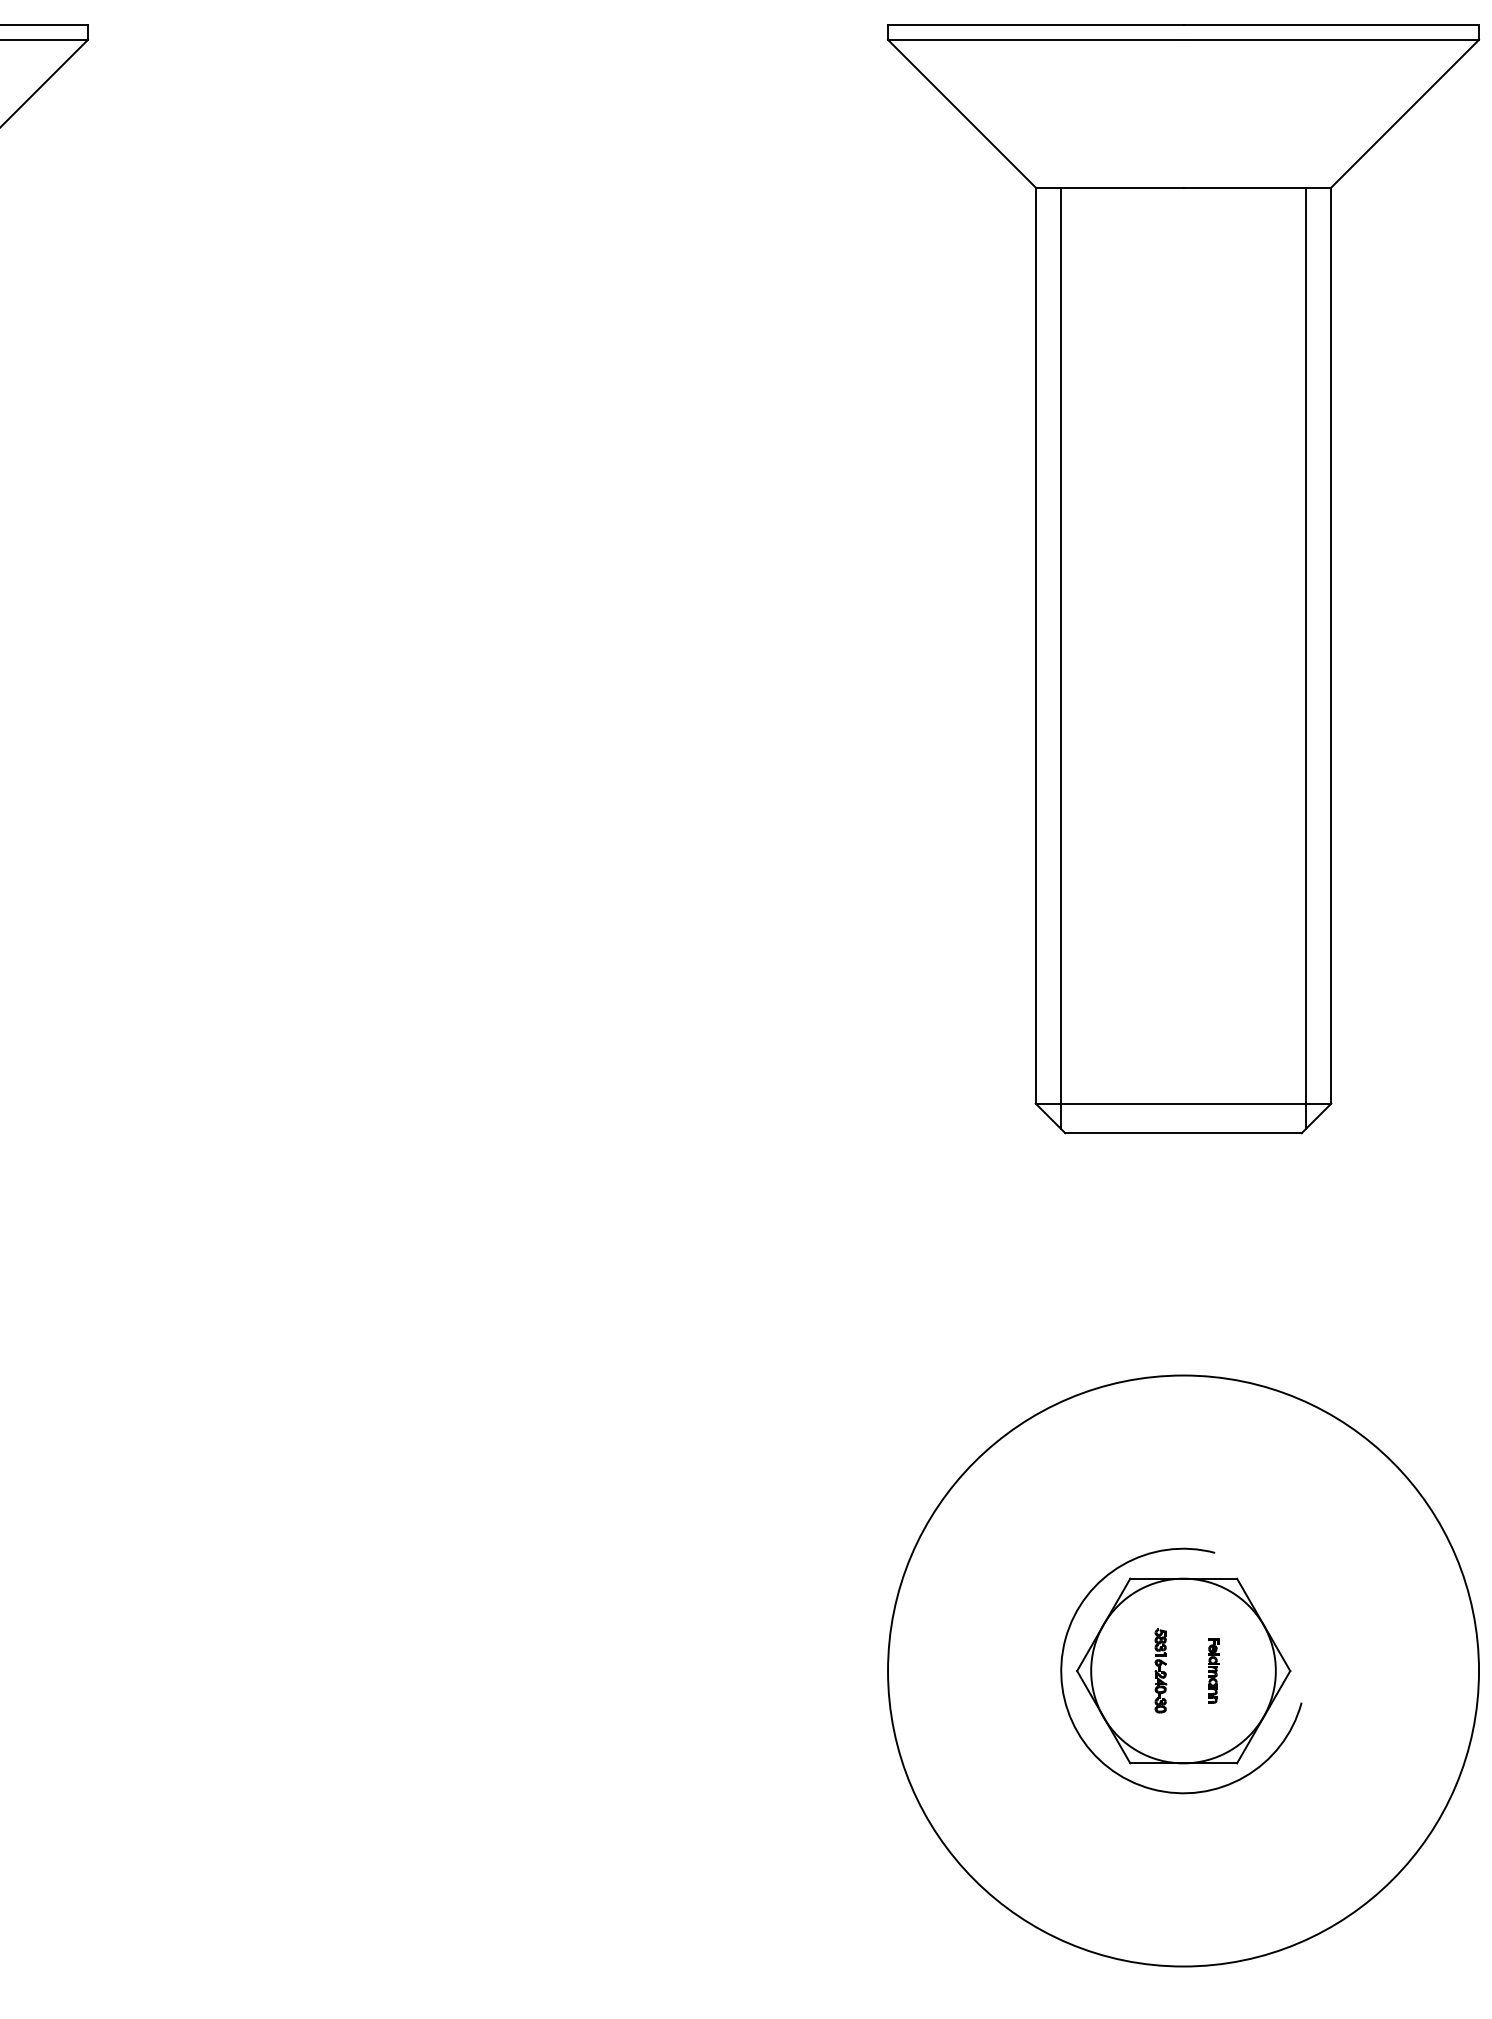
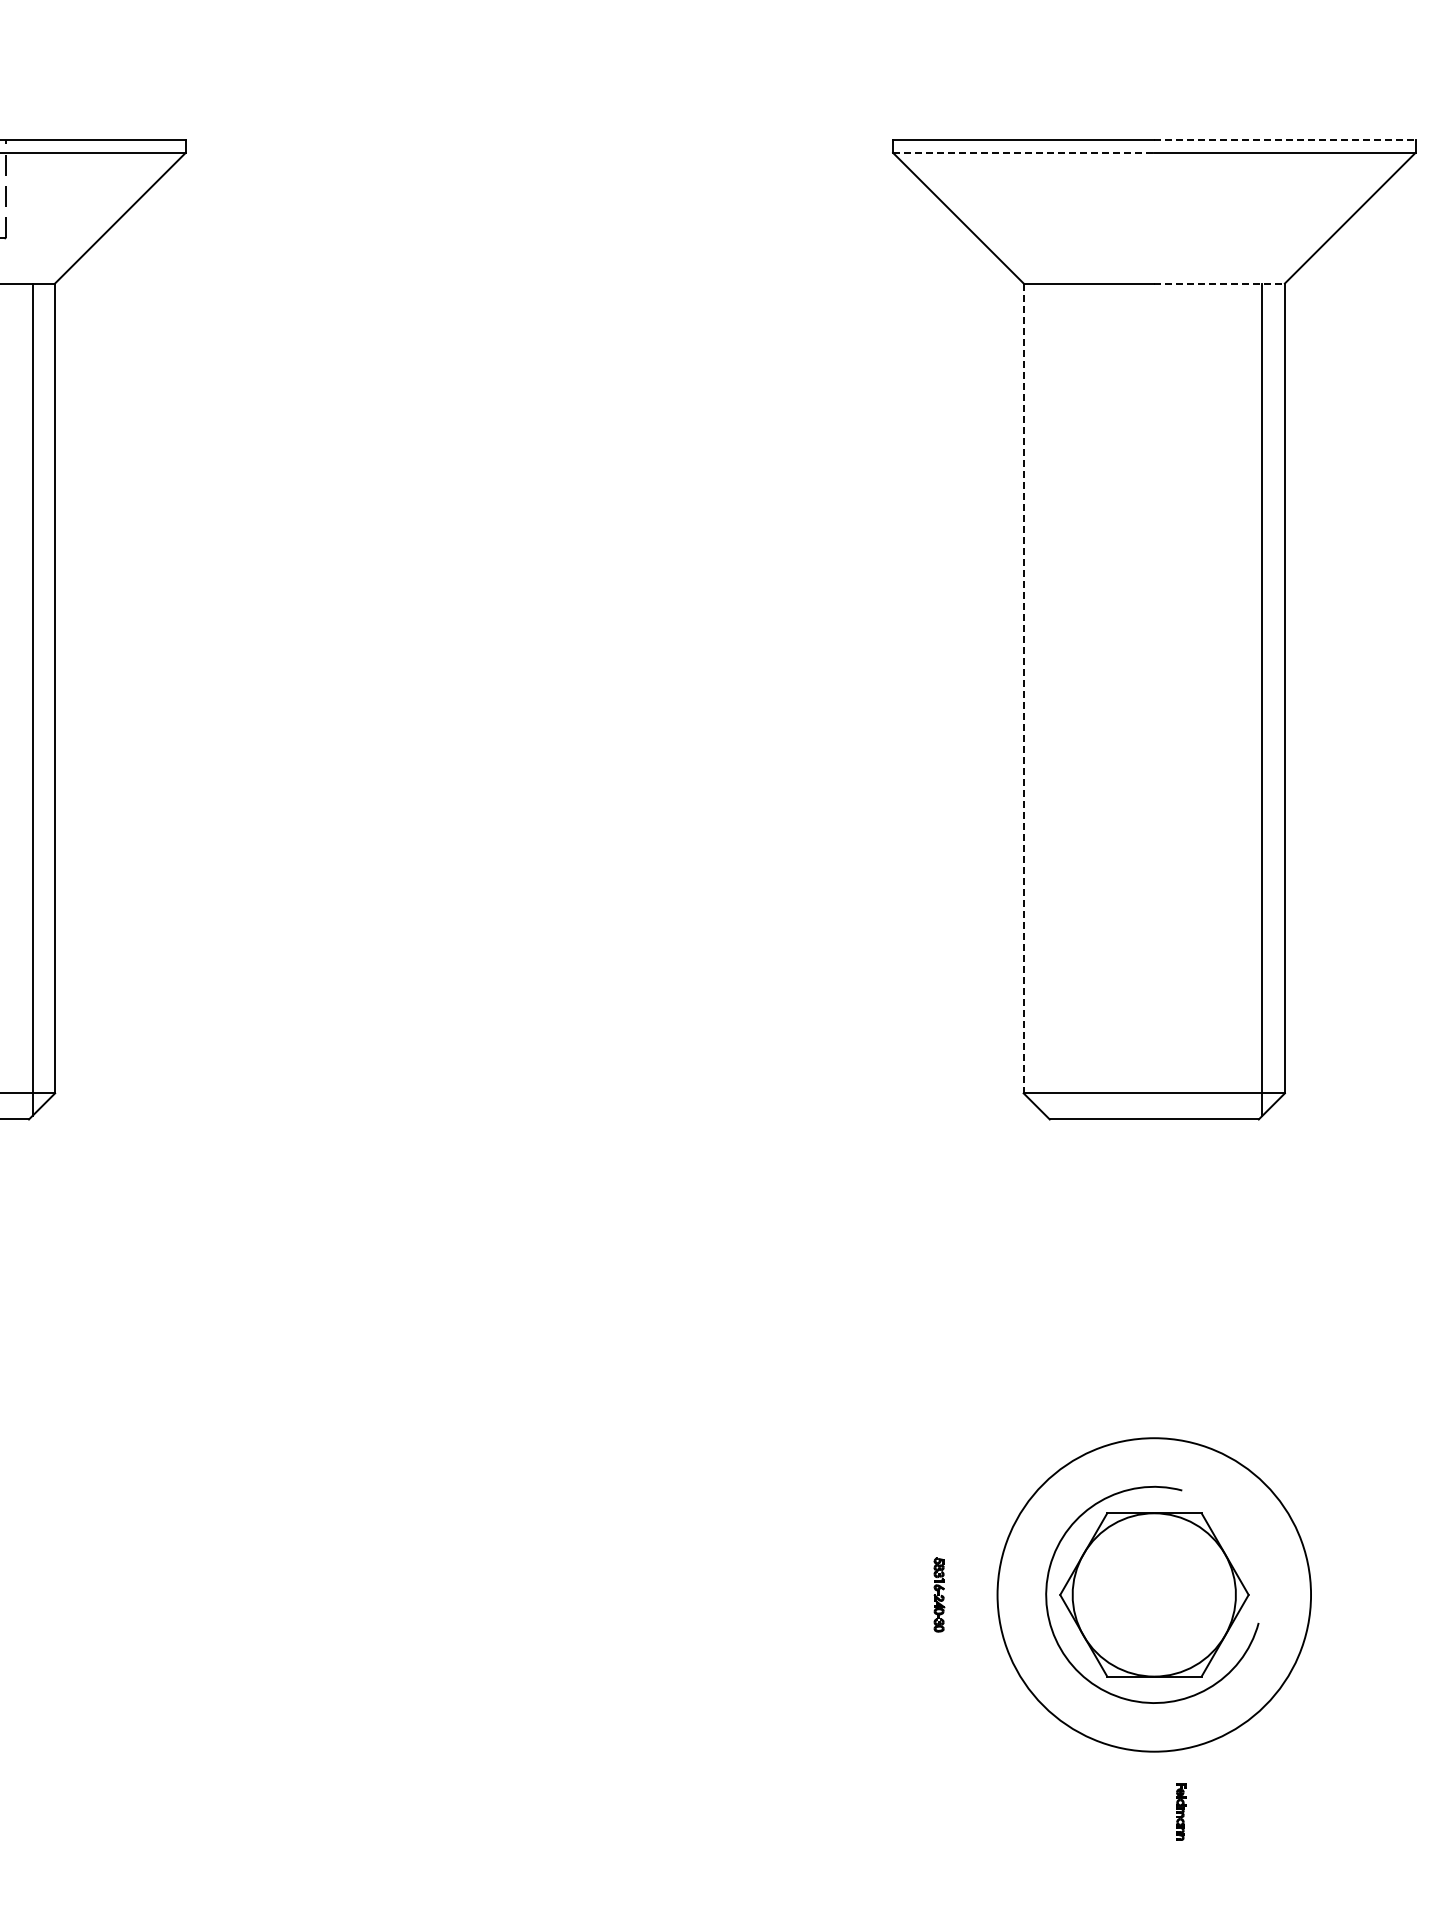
line: (1330, 24) -> (1284, 139), solid -> dashed
line: (1035, 39) -> (1023, 152), solid -> dashed
line: (1258, 187) -> (1220, 283), solid -> dashed
line: (1035, 645) -> (1023, 688), solid -> dashed
line: (1061, 658) -> (1046, 699), removed
part: (1161, 1670) -> (939, 1594), moved
circle: (1183, 1670) -> (1154, 1594), size x0.6
part: (1214, 1670) -> (1181, 1811), moved

